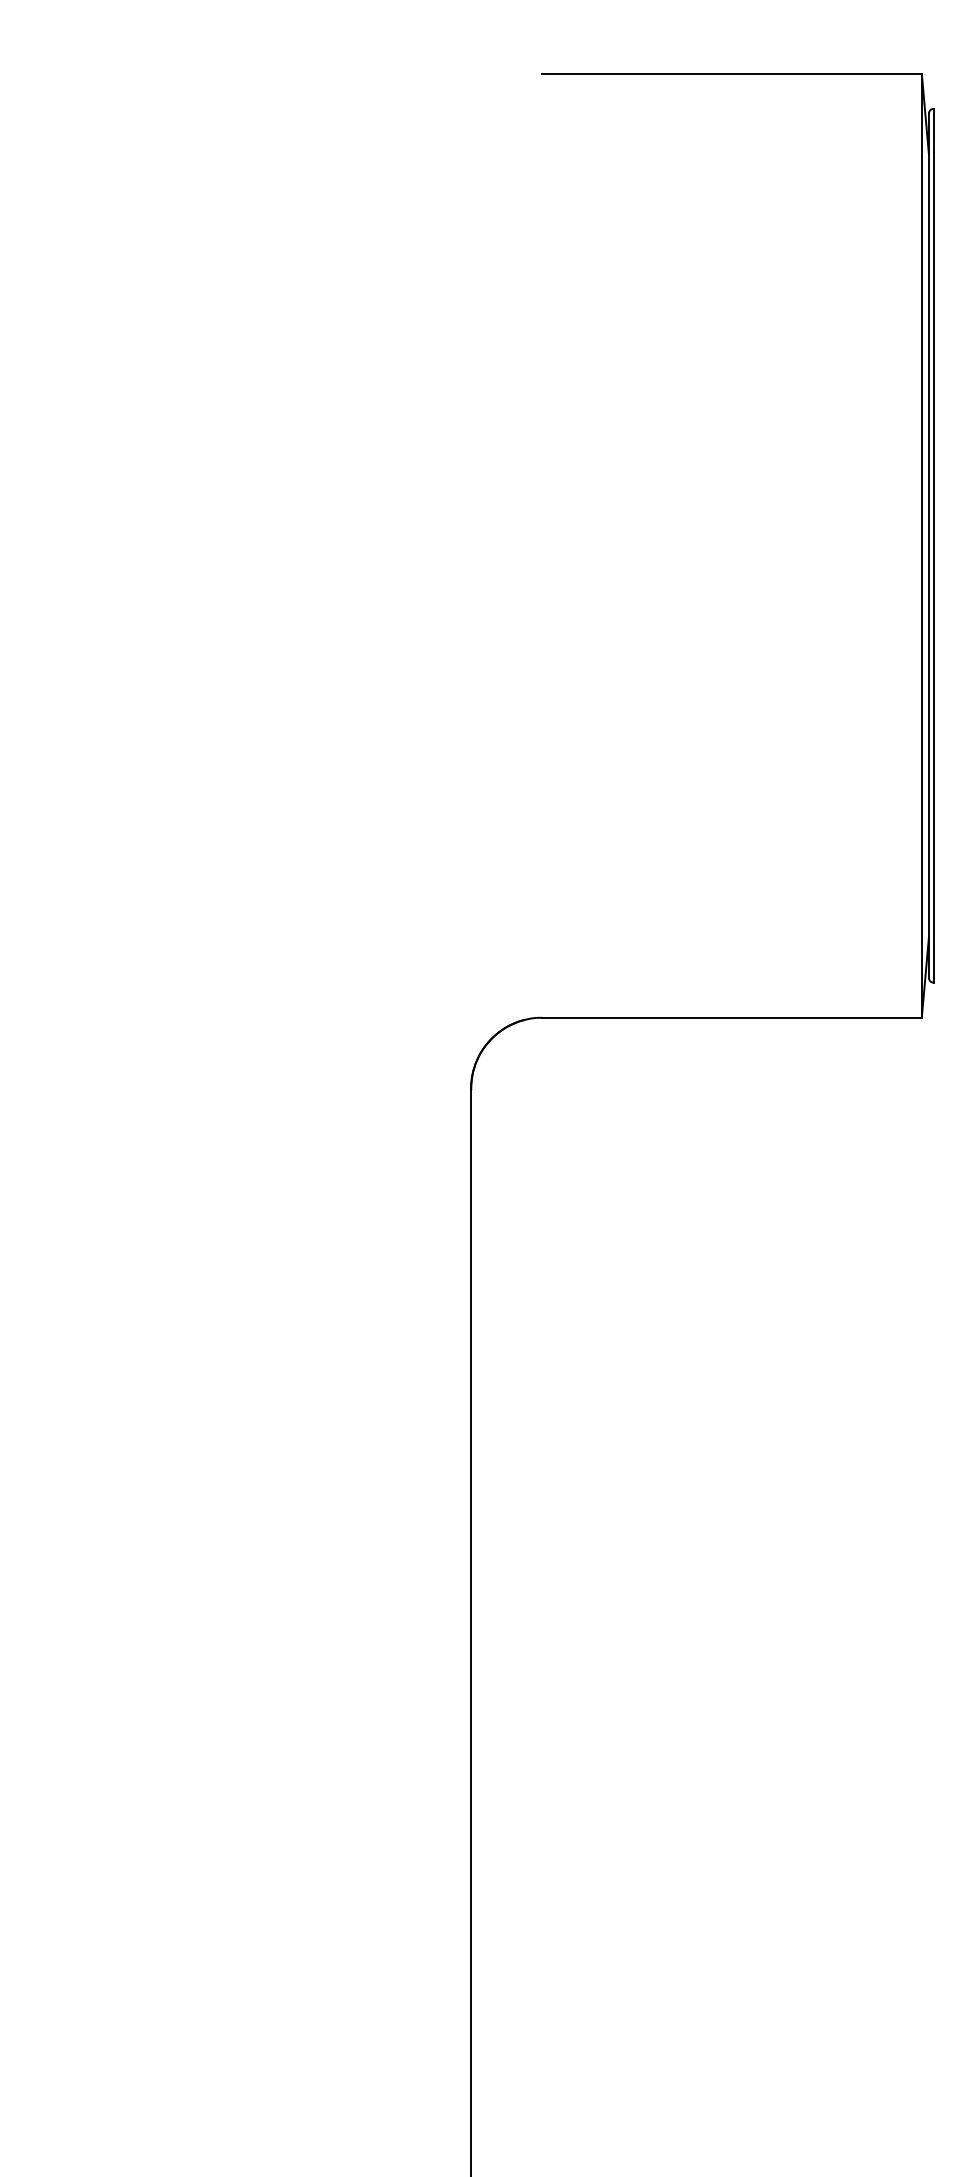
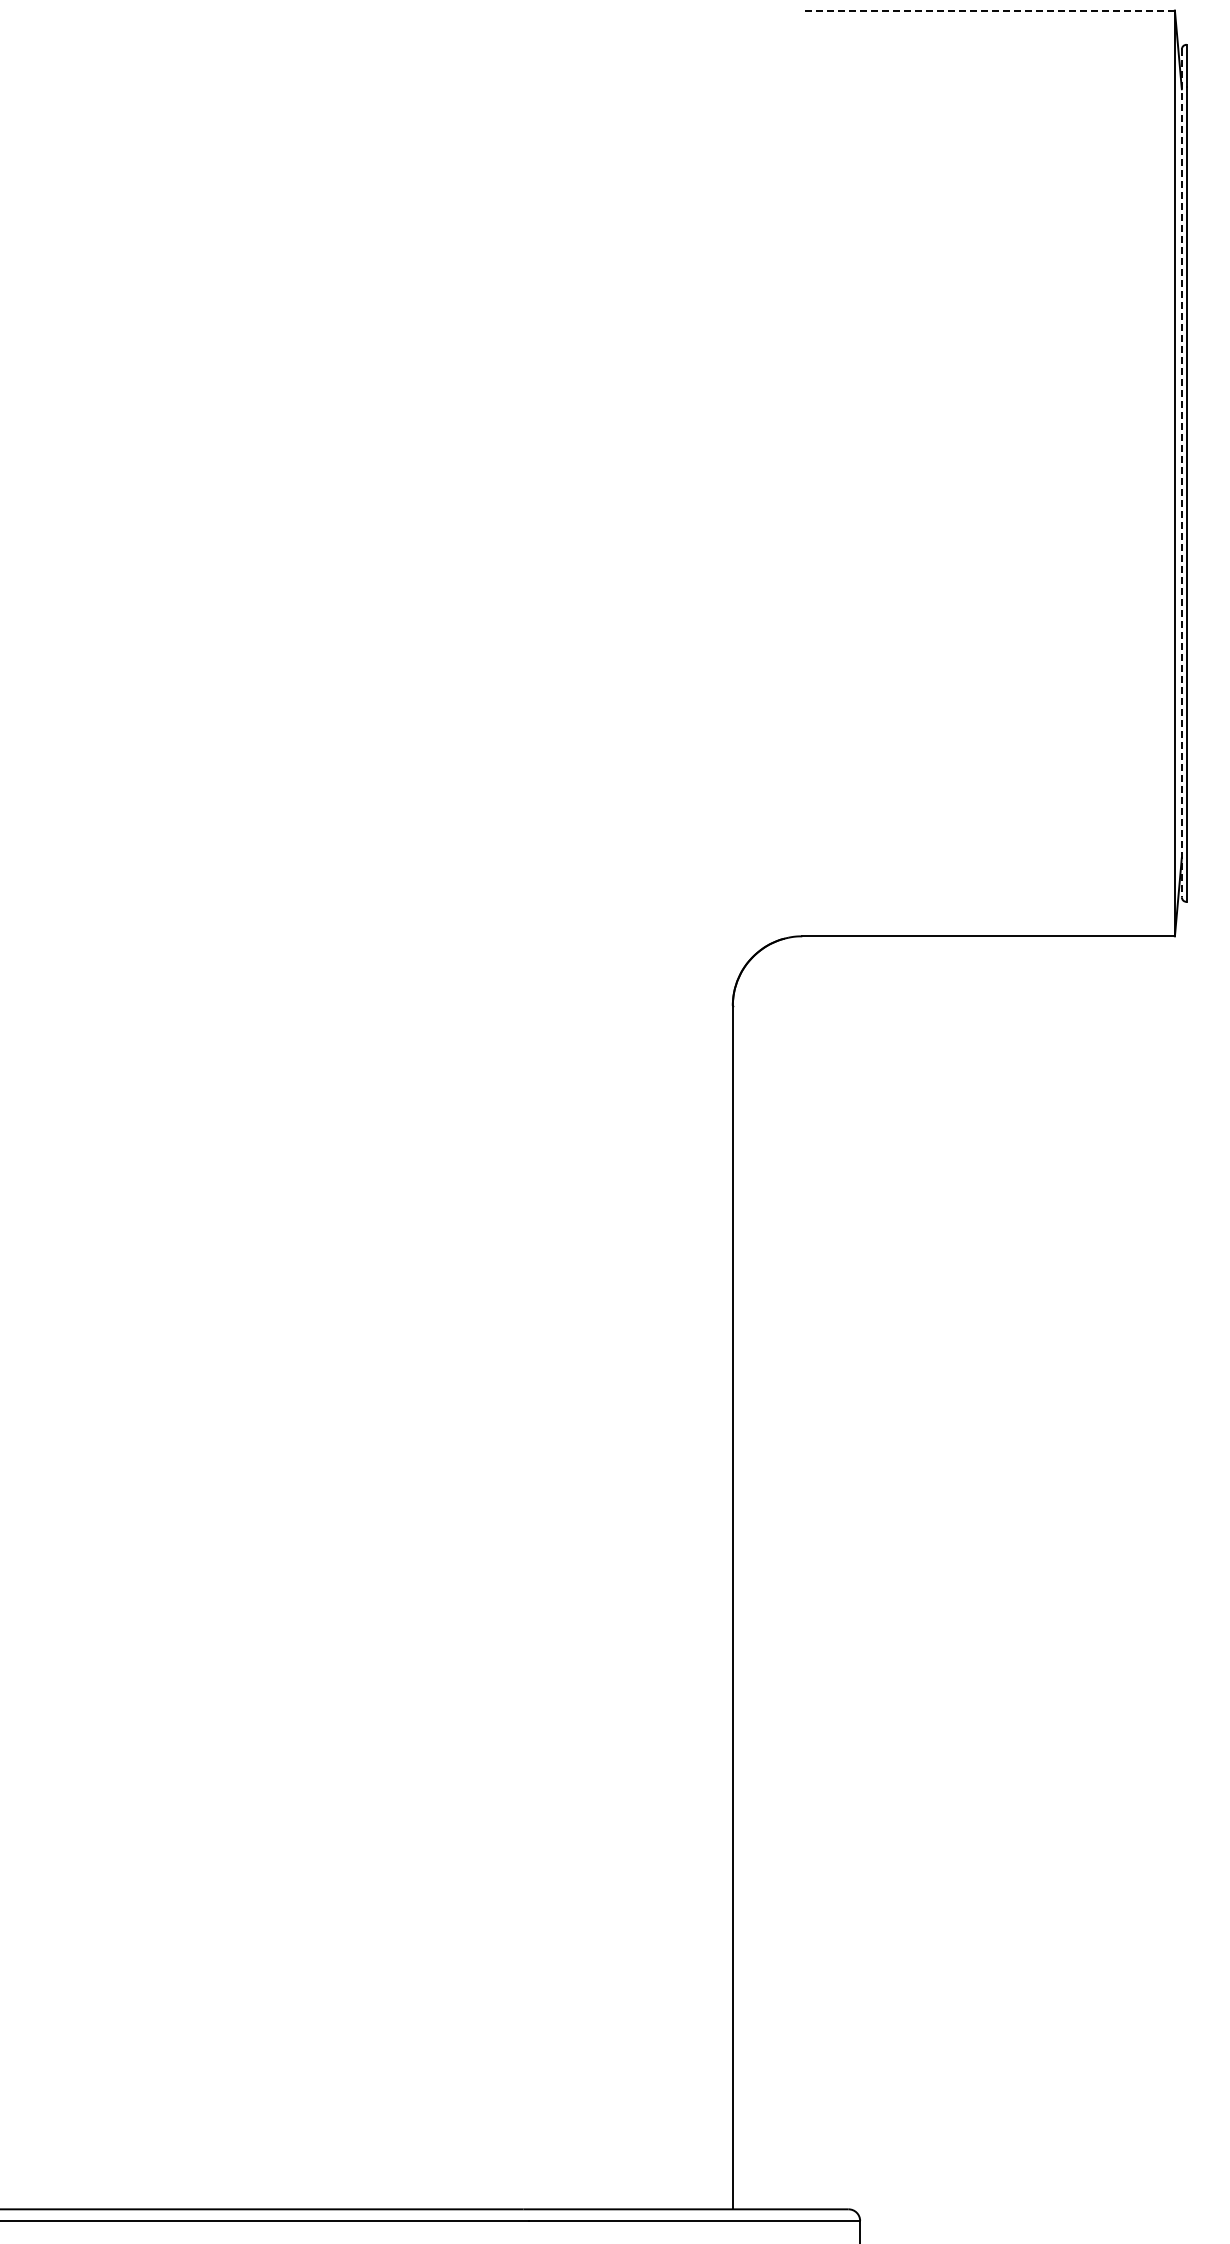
line: (731, 73) -> (988, 10), solid -> dashed
line: (928, 545) -> (1181, 473), solid -> dashed

